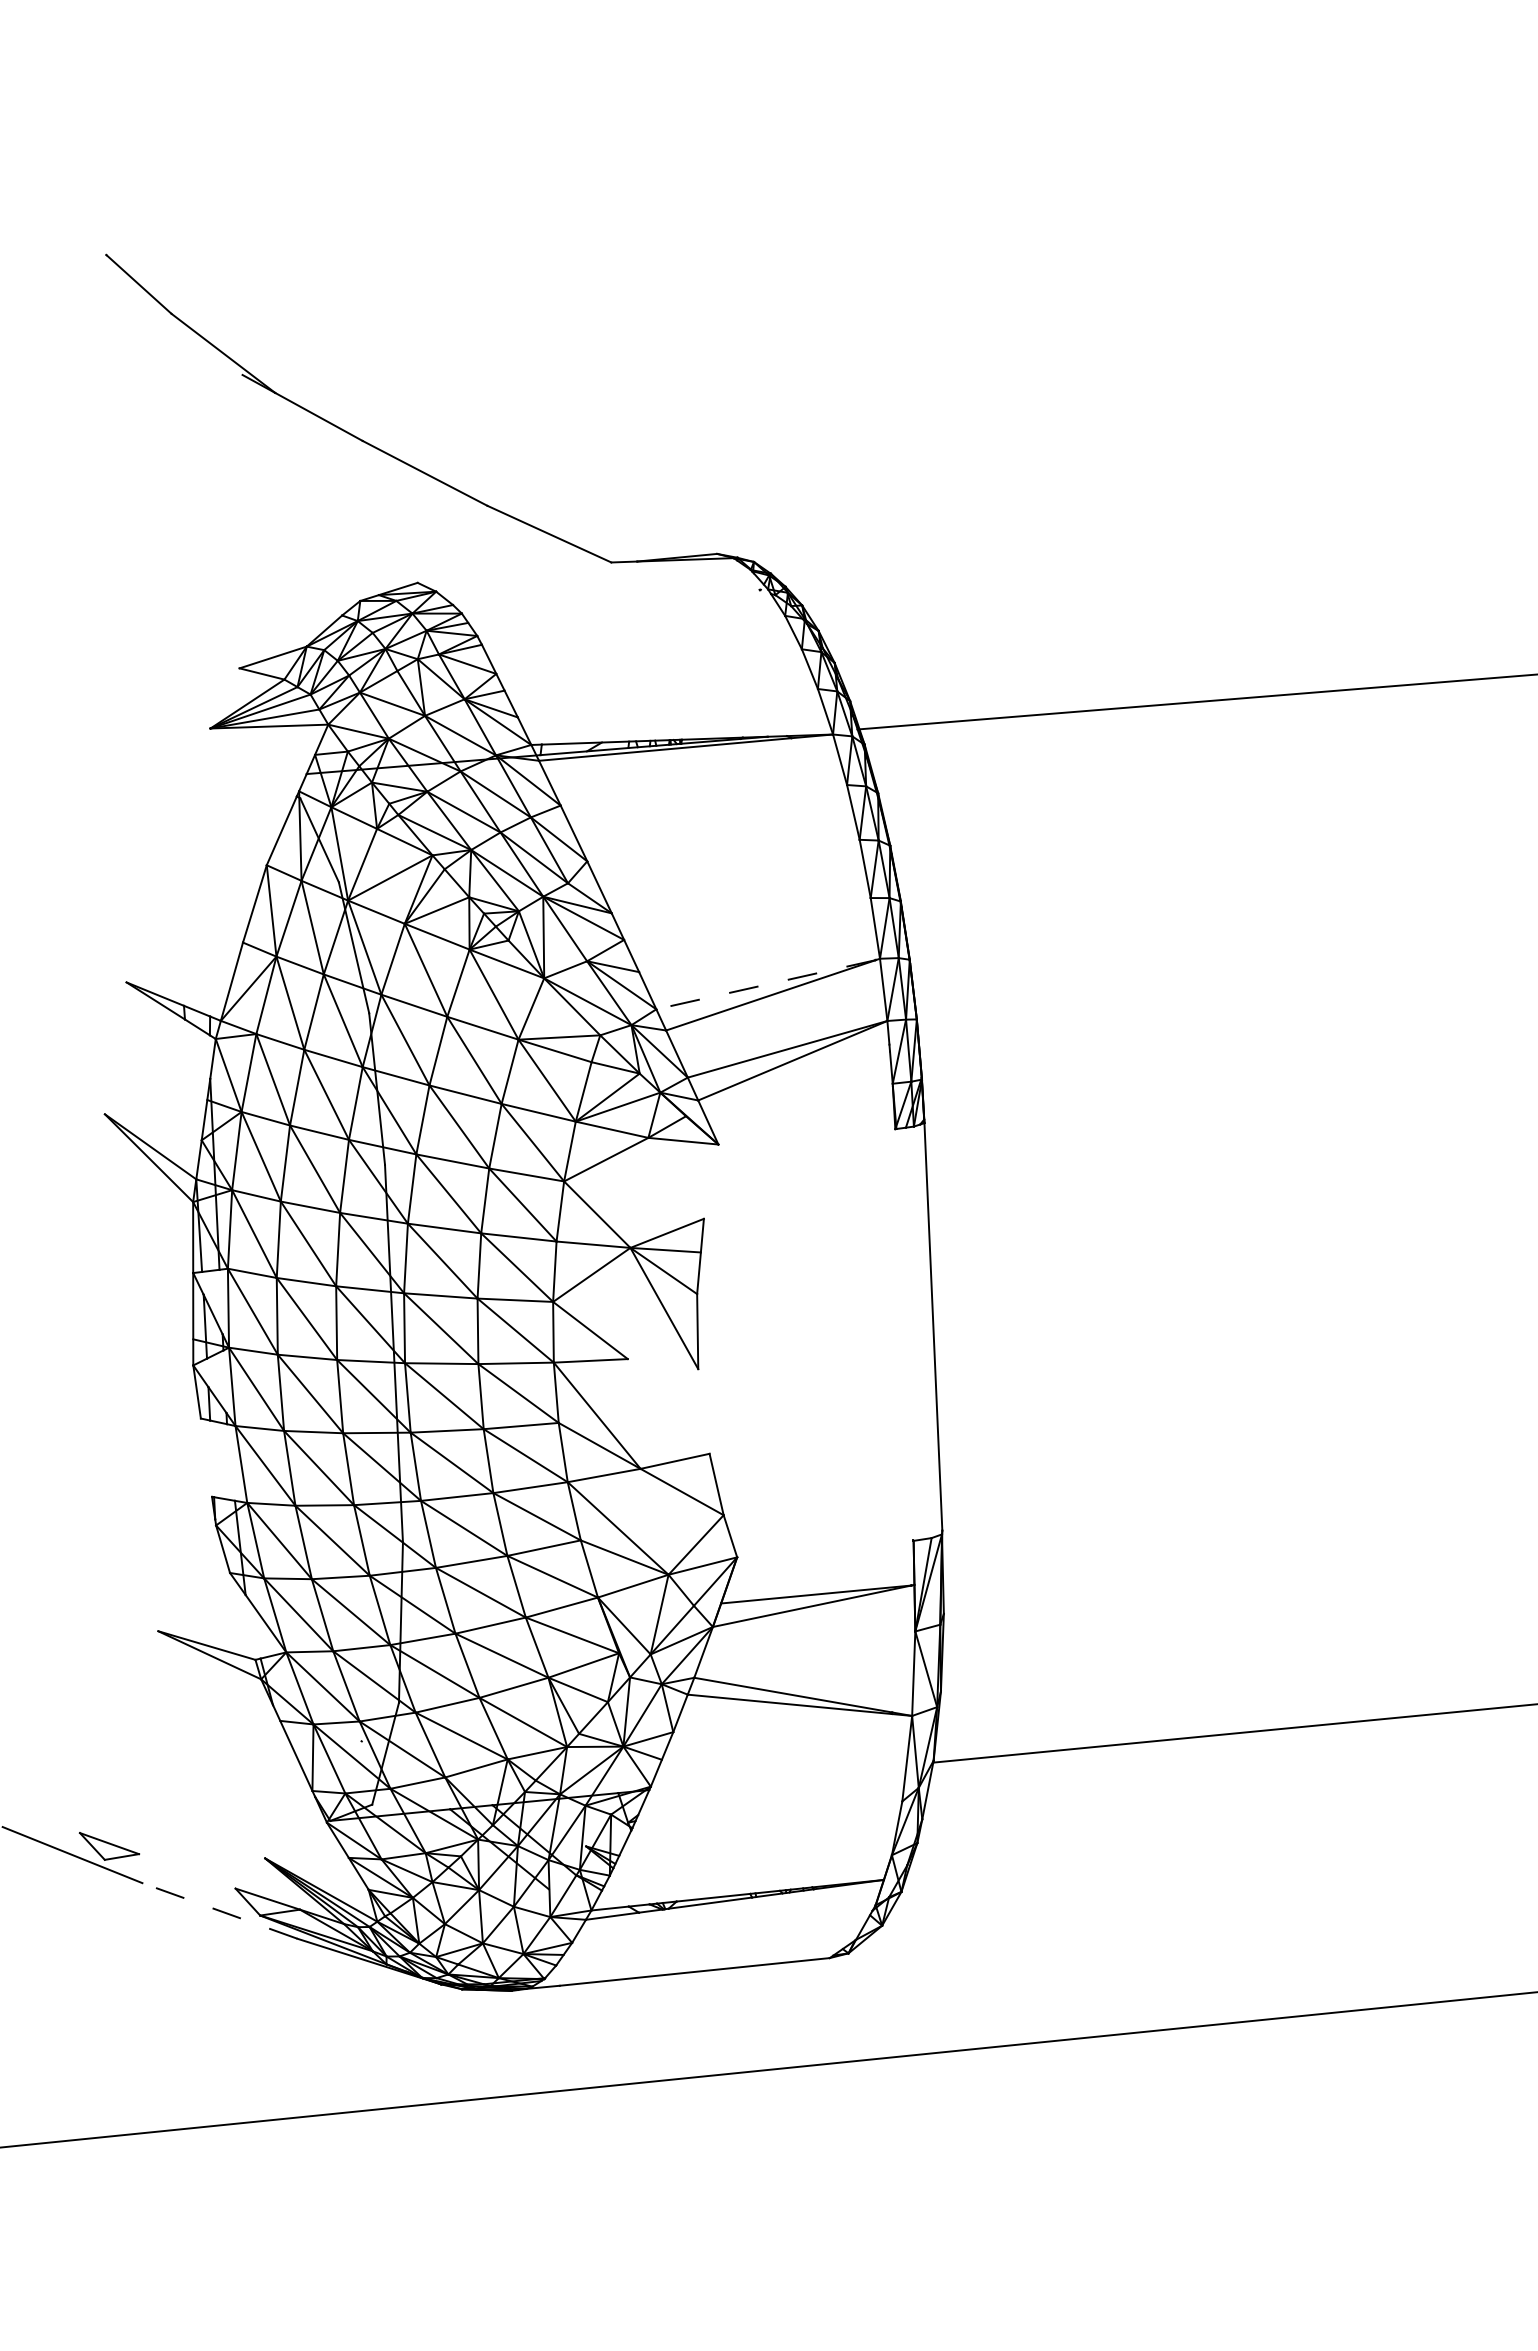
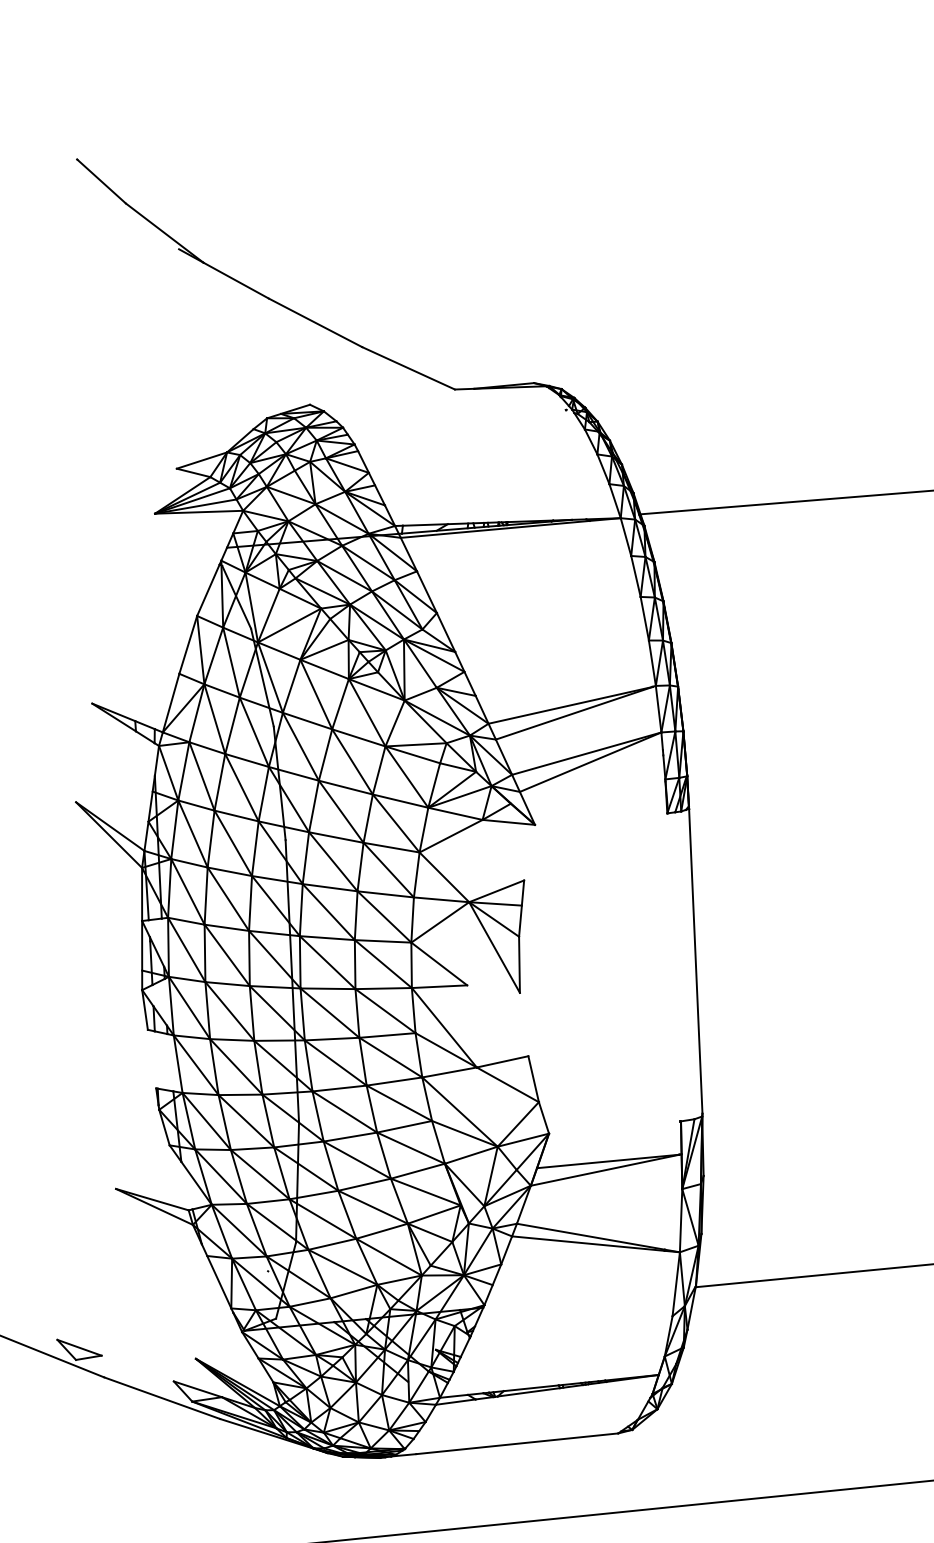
line: (765, 984) -> (570, 705), dashed -> solid
line: (219, 1910) -> (161, 1397), dashed -> solid

